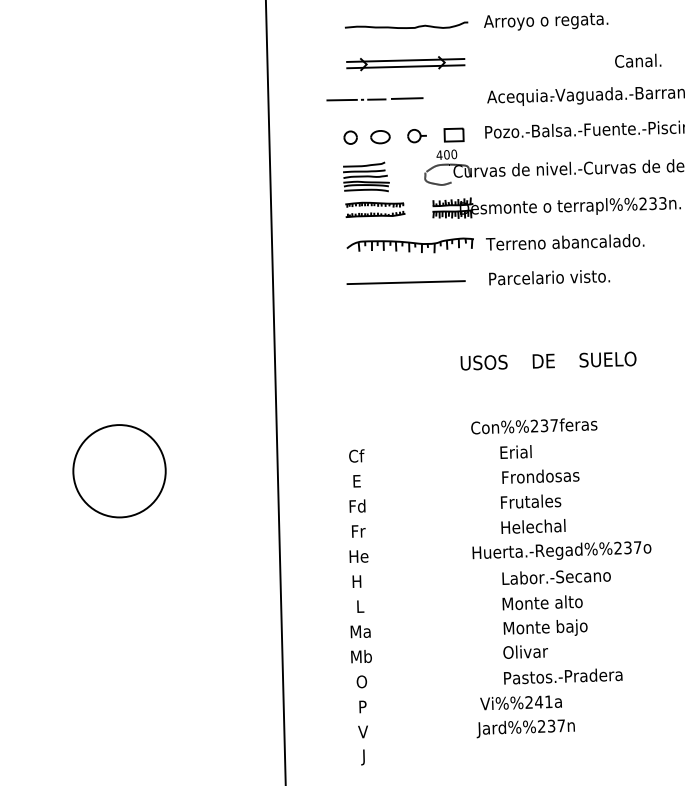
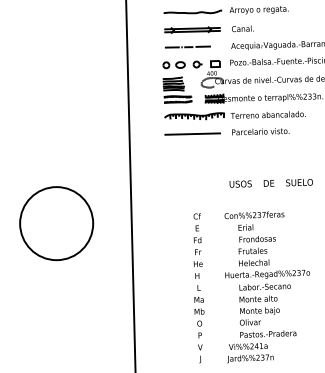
text: (637, 60) -> (242, 28), moved
line: (374, 98) -> (187, 46), moved
text: (546, 359) -> (270, 182), moved
circle: (119, 470) -> (56, 223), size x1.67
text: (561, 578) -> (267, 287), moved
text: (359, 607) -> (198, 288), moved

